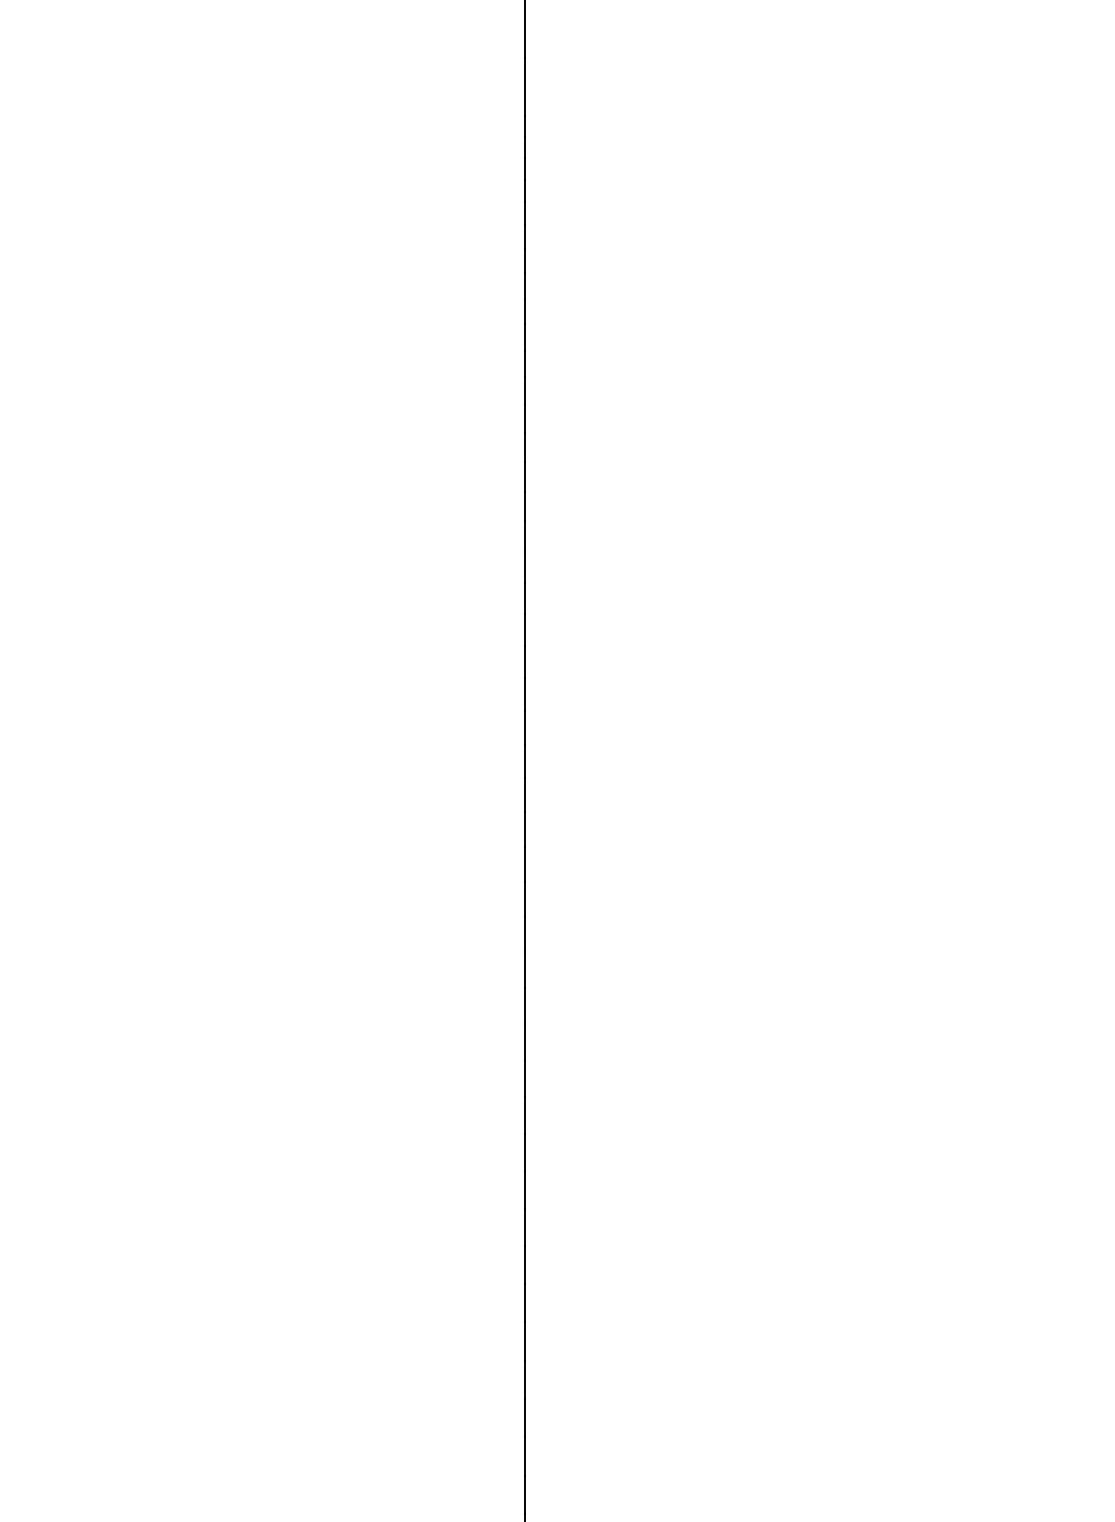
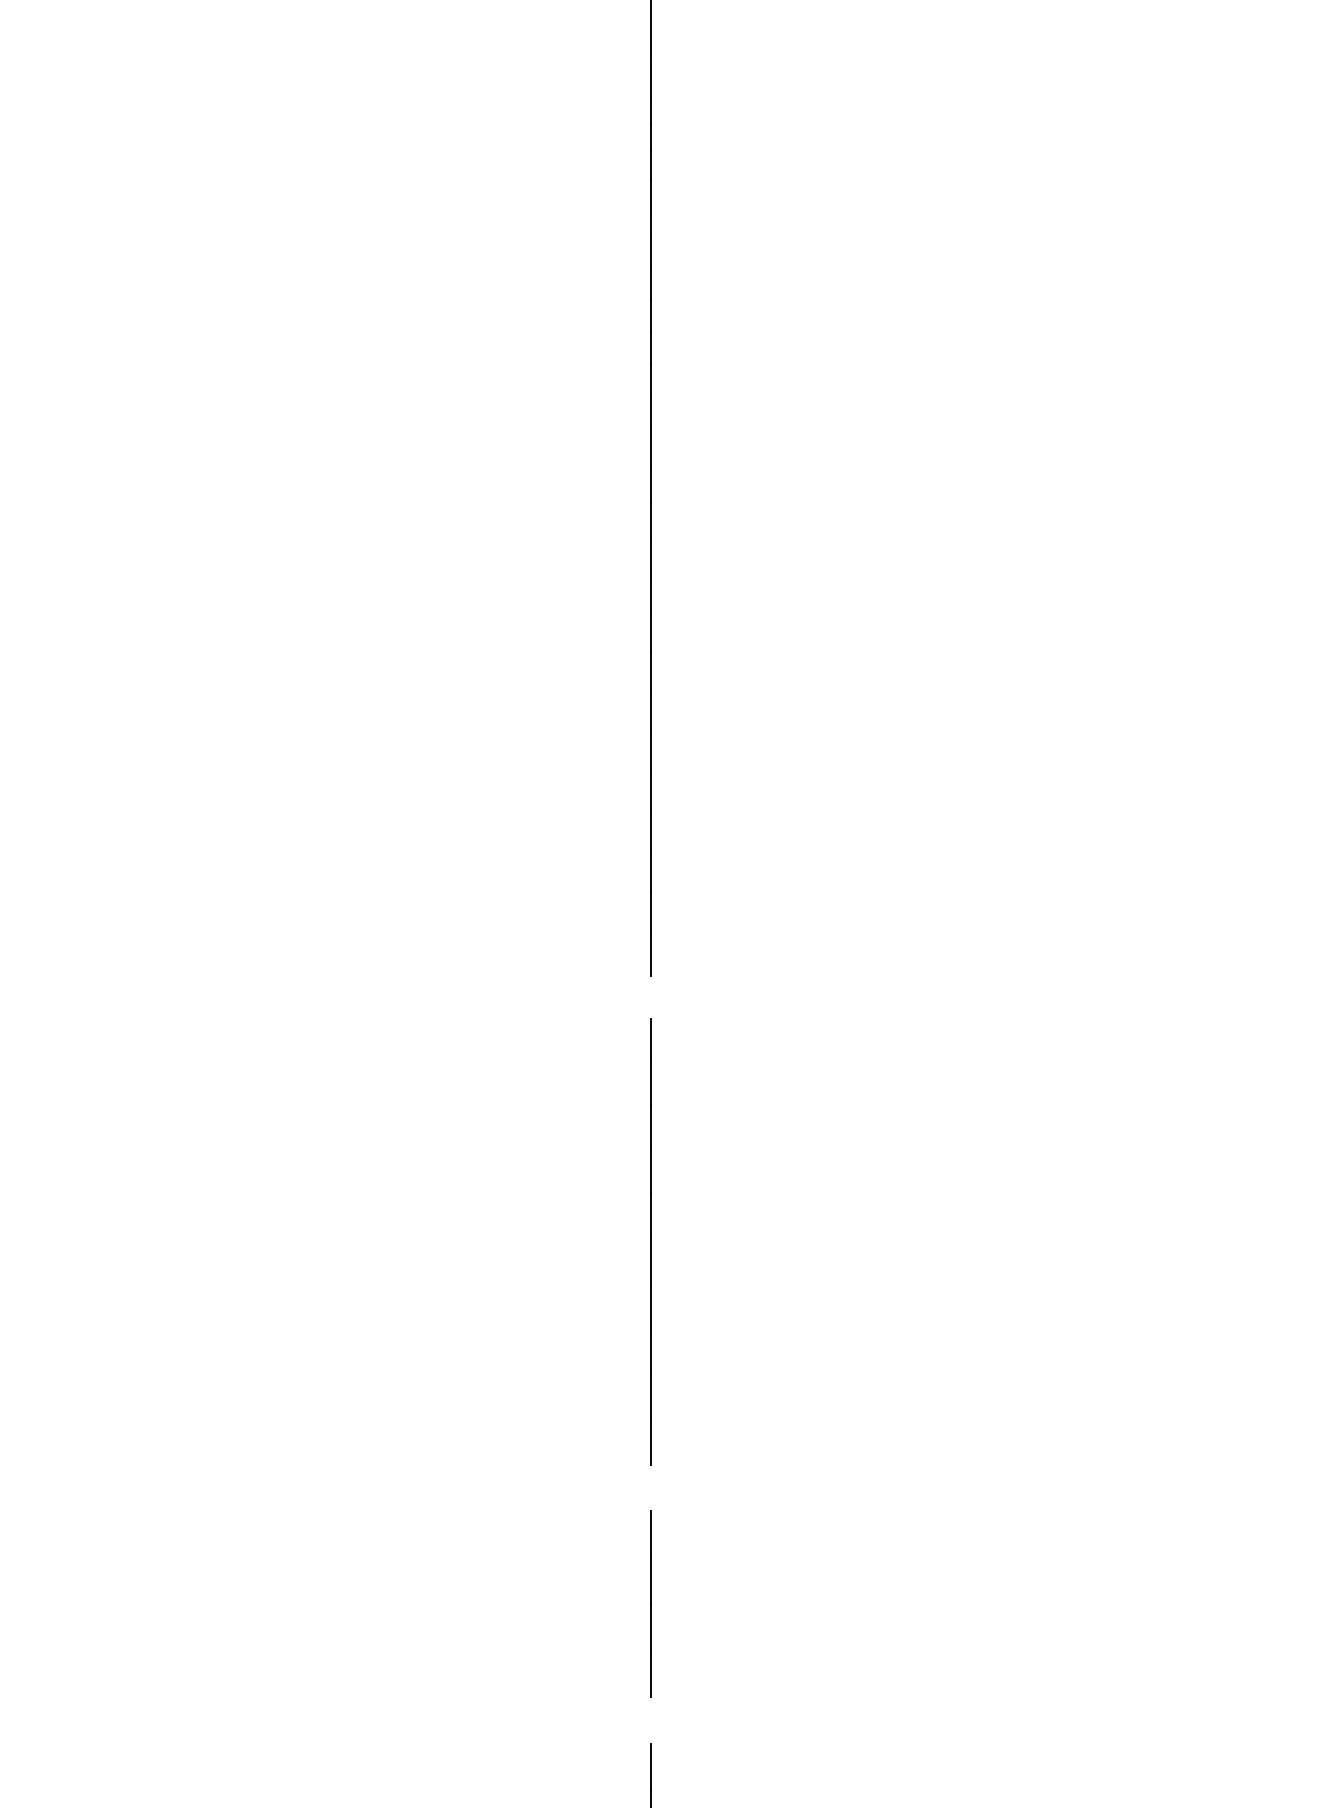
line: (524, 898) -> (650, 996), removed
line: (524, 1303) -> (650, 1488), removed
line: (524, 1494) -> (650, 1719), removed

